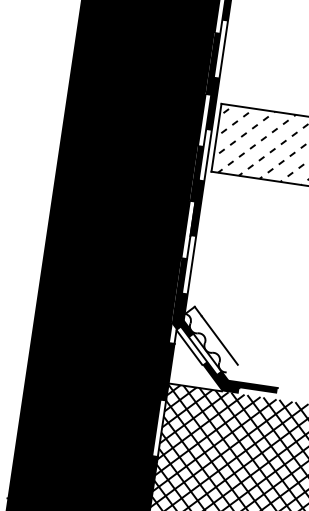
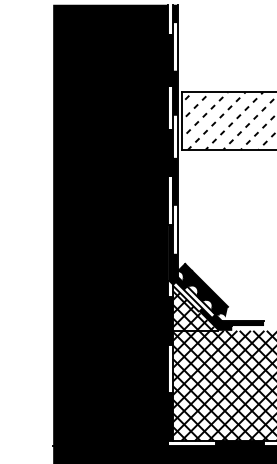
fill: (211, 341) -> (203, 290), added
hatch: (196, 360) -> (193, 308), added

